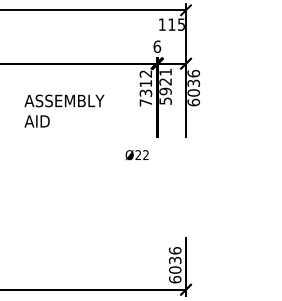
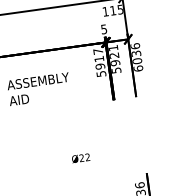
text: (157, 46) -> (104, 29), 6 -> 5
text: (145, 88) -> (99, 62), 7312 -> 5917
text: (136, 155) -> (80, 158), moved

